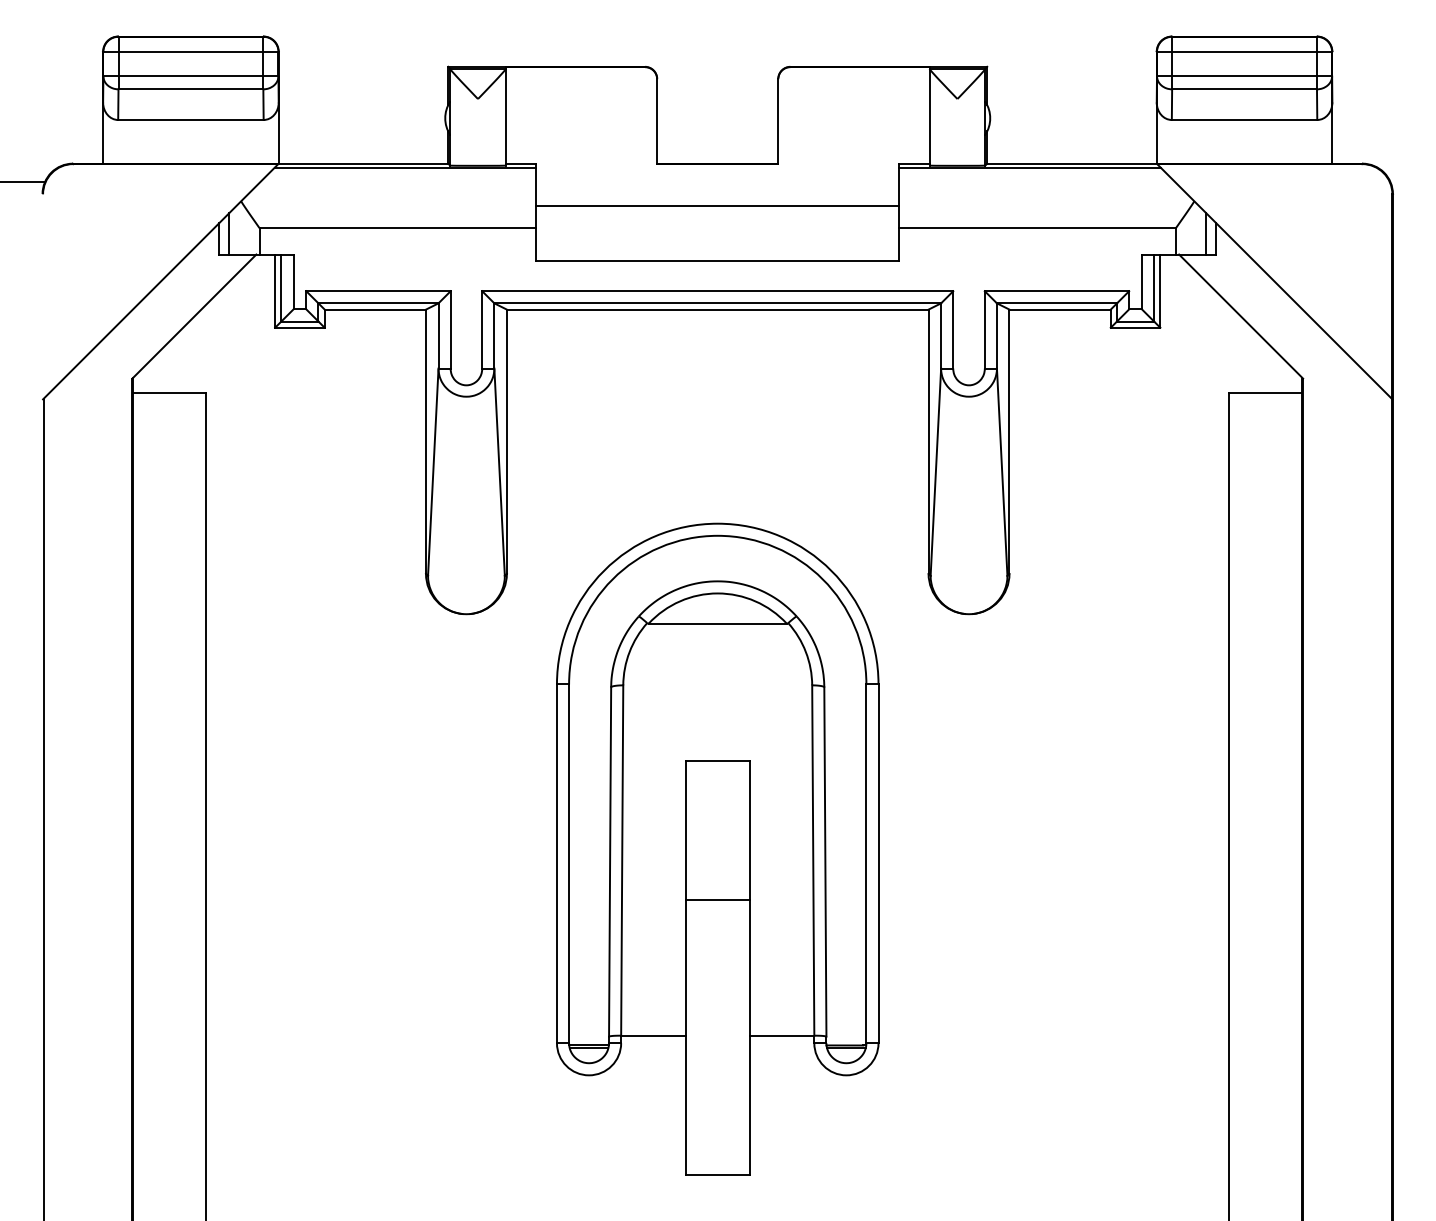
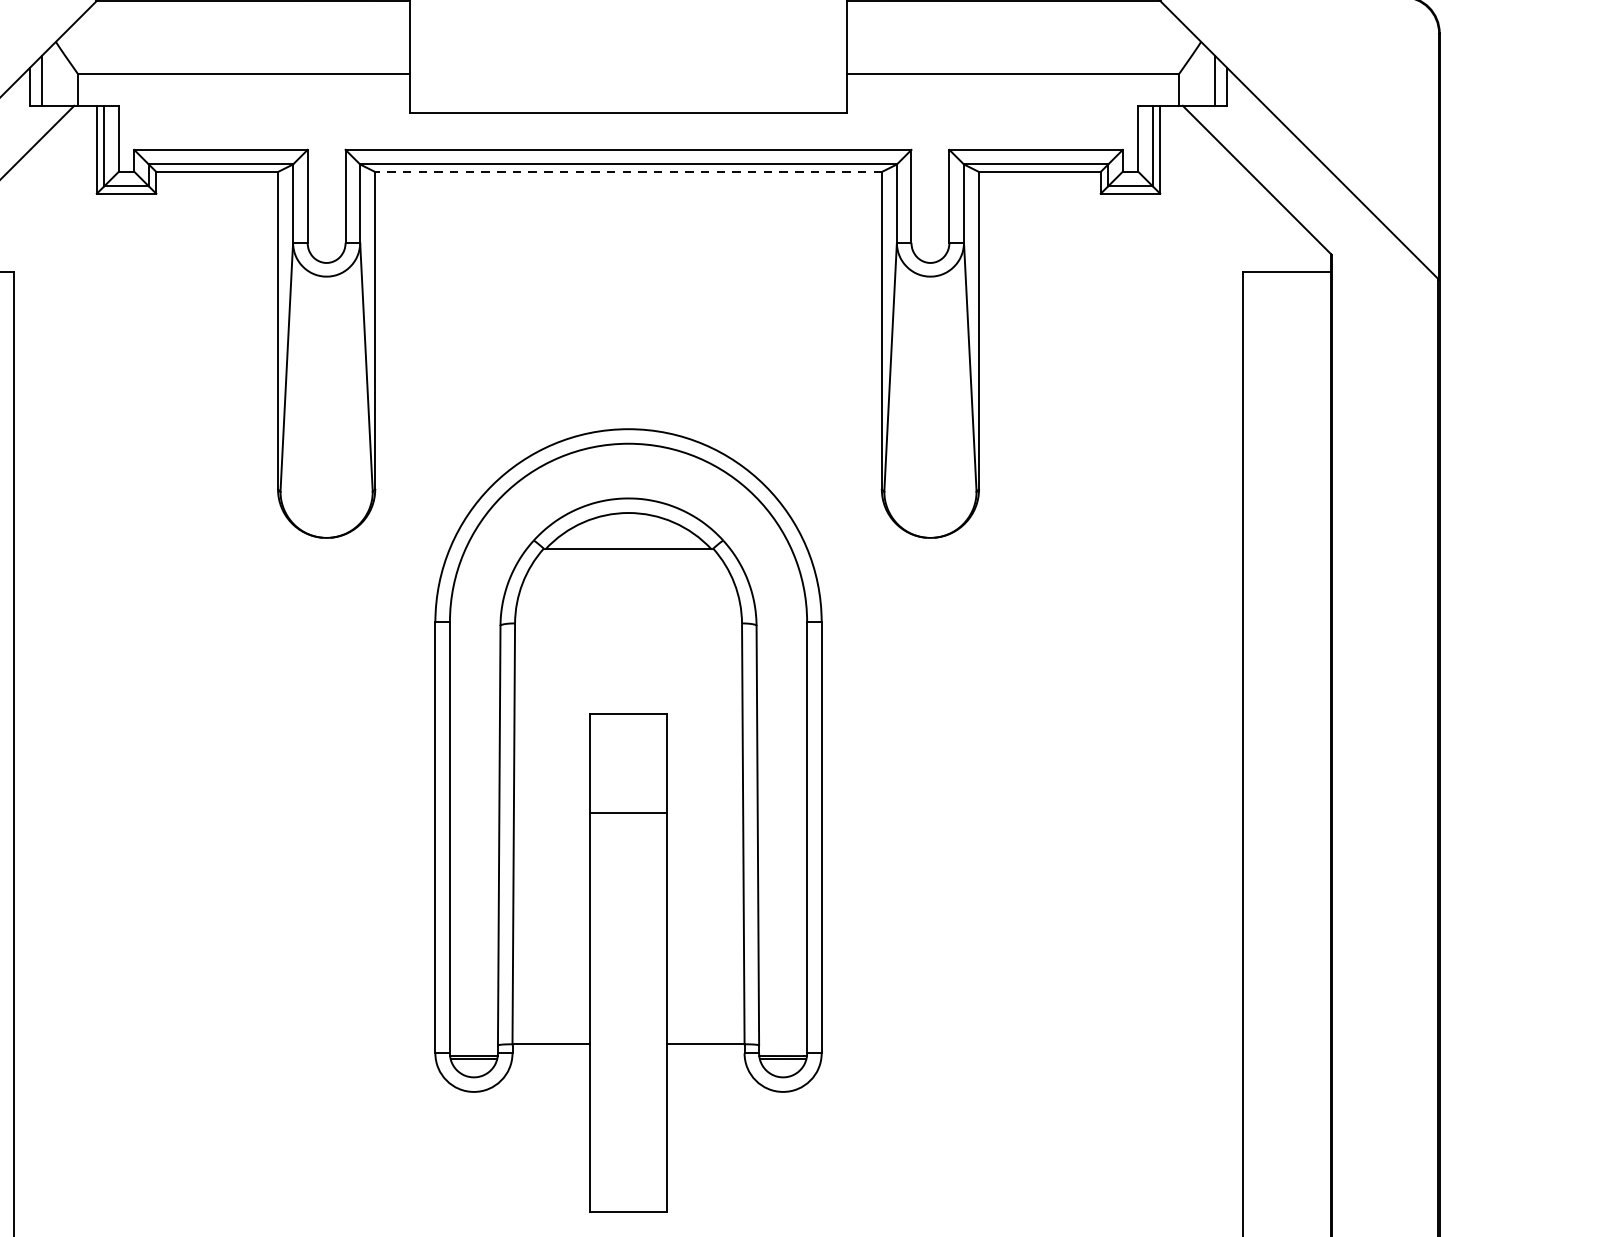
line: (717, 206) -> (628, 48), removed
line: (717, 309) -> (628, 171), solid -> dashed
line: (717, 900) -> (628, 813), moved

